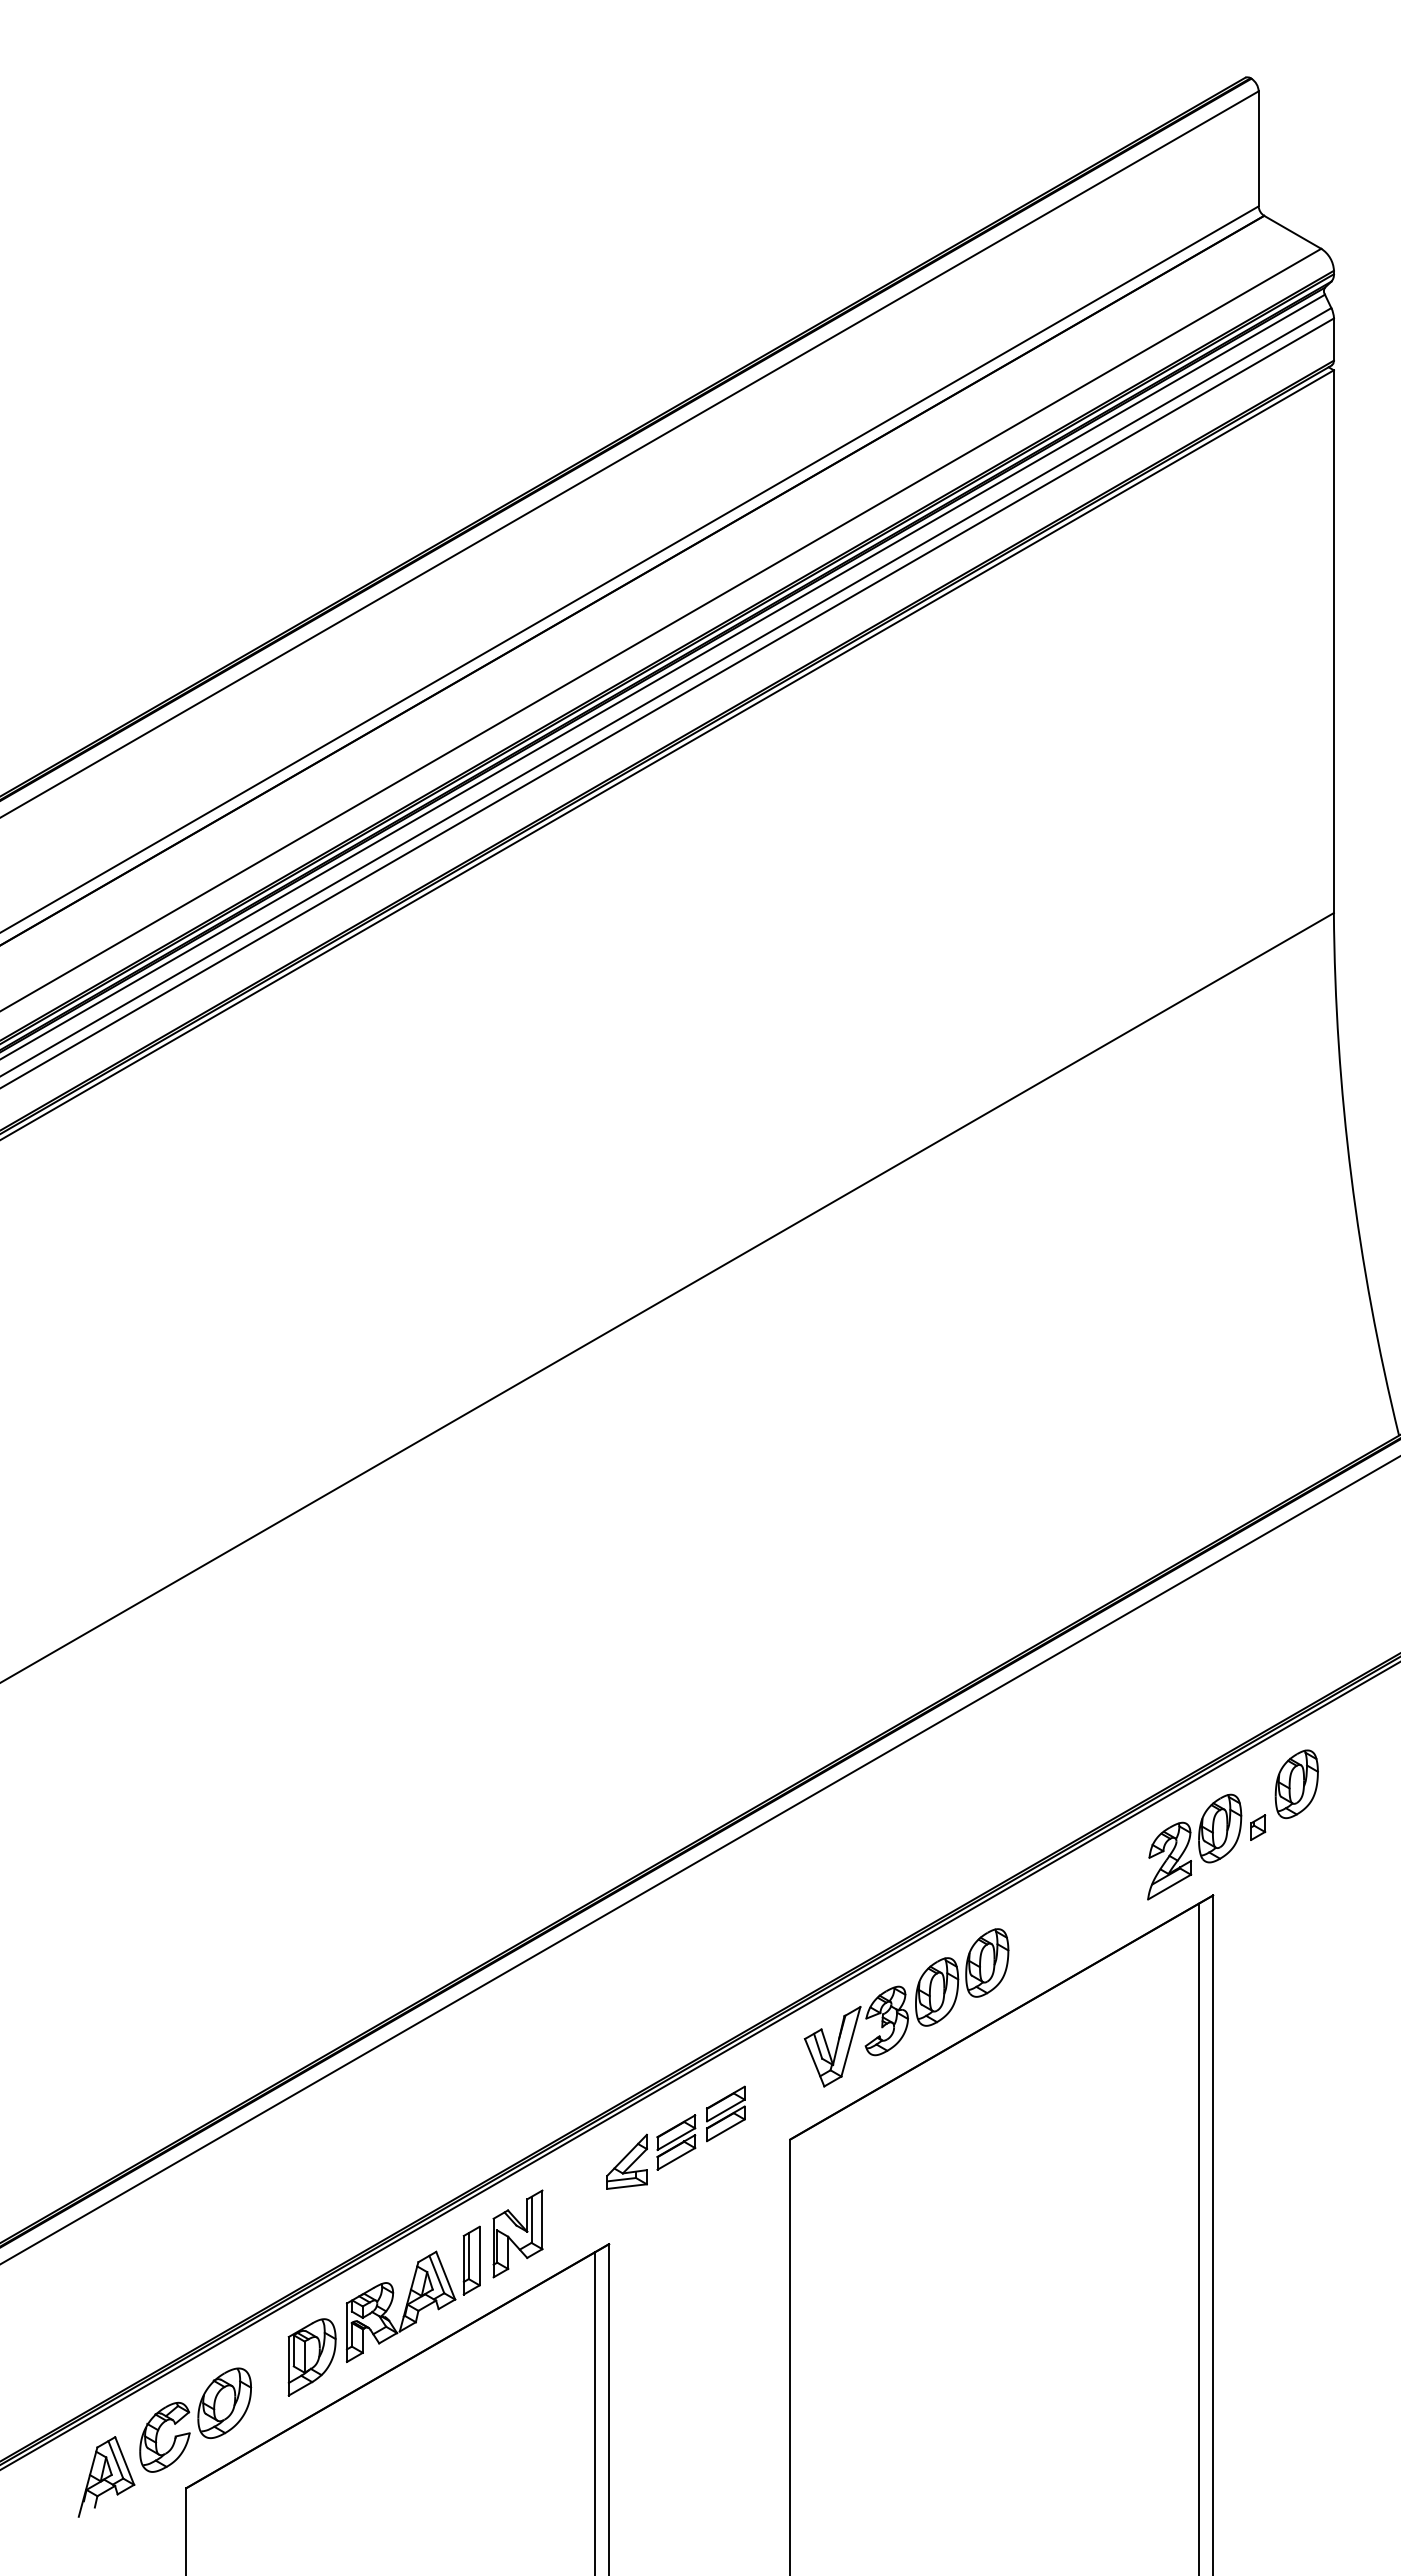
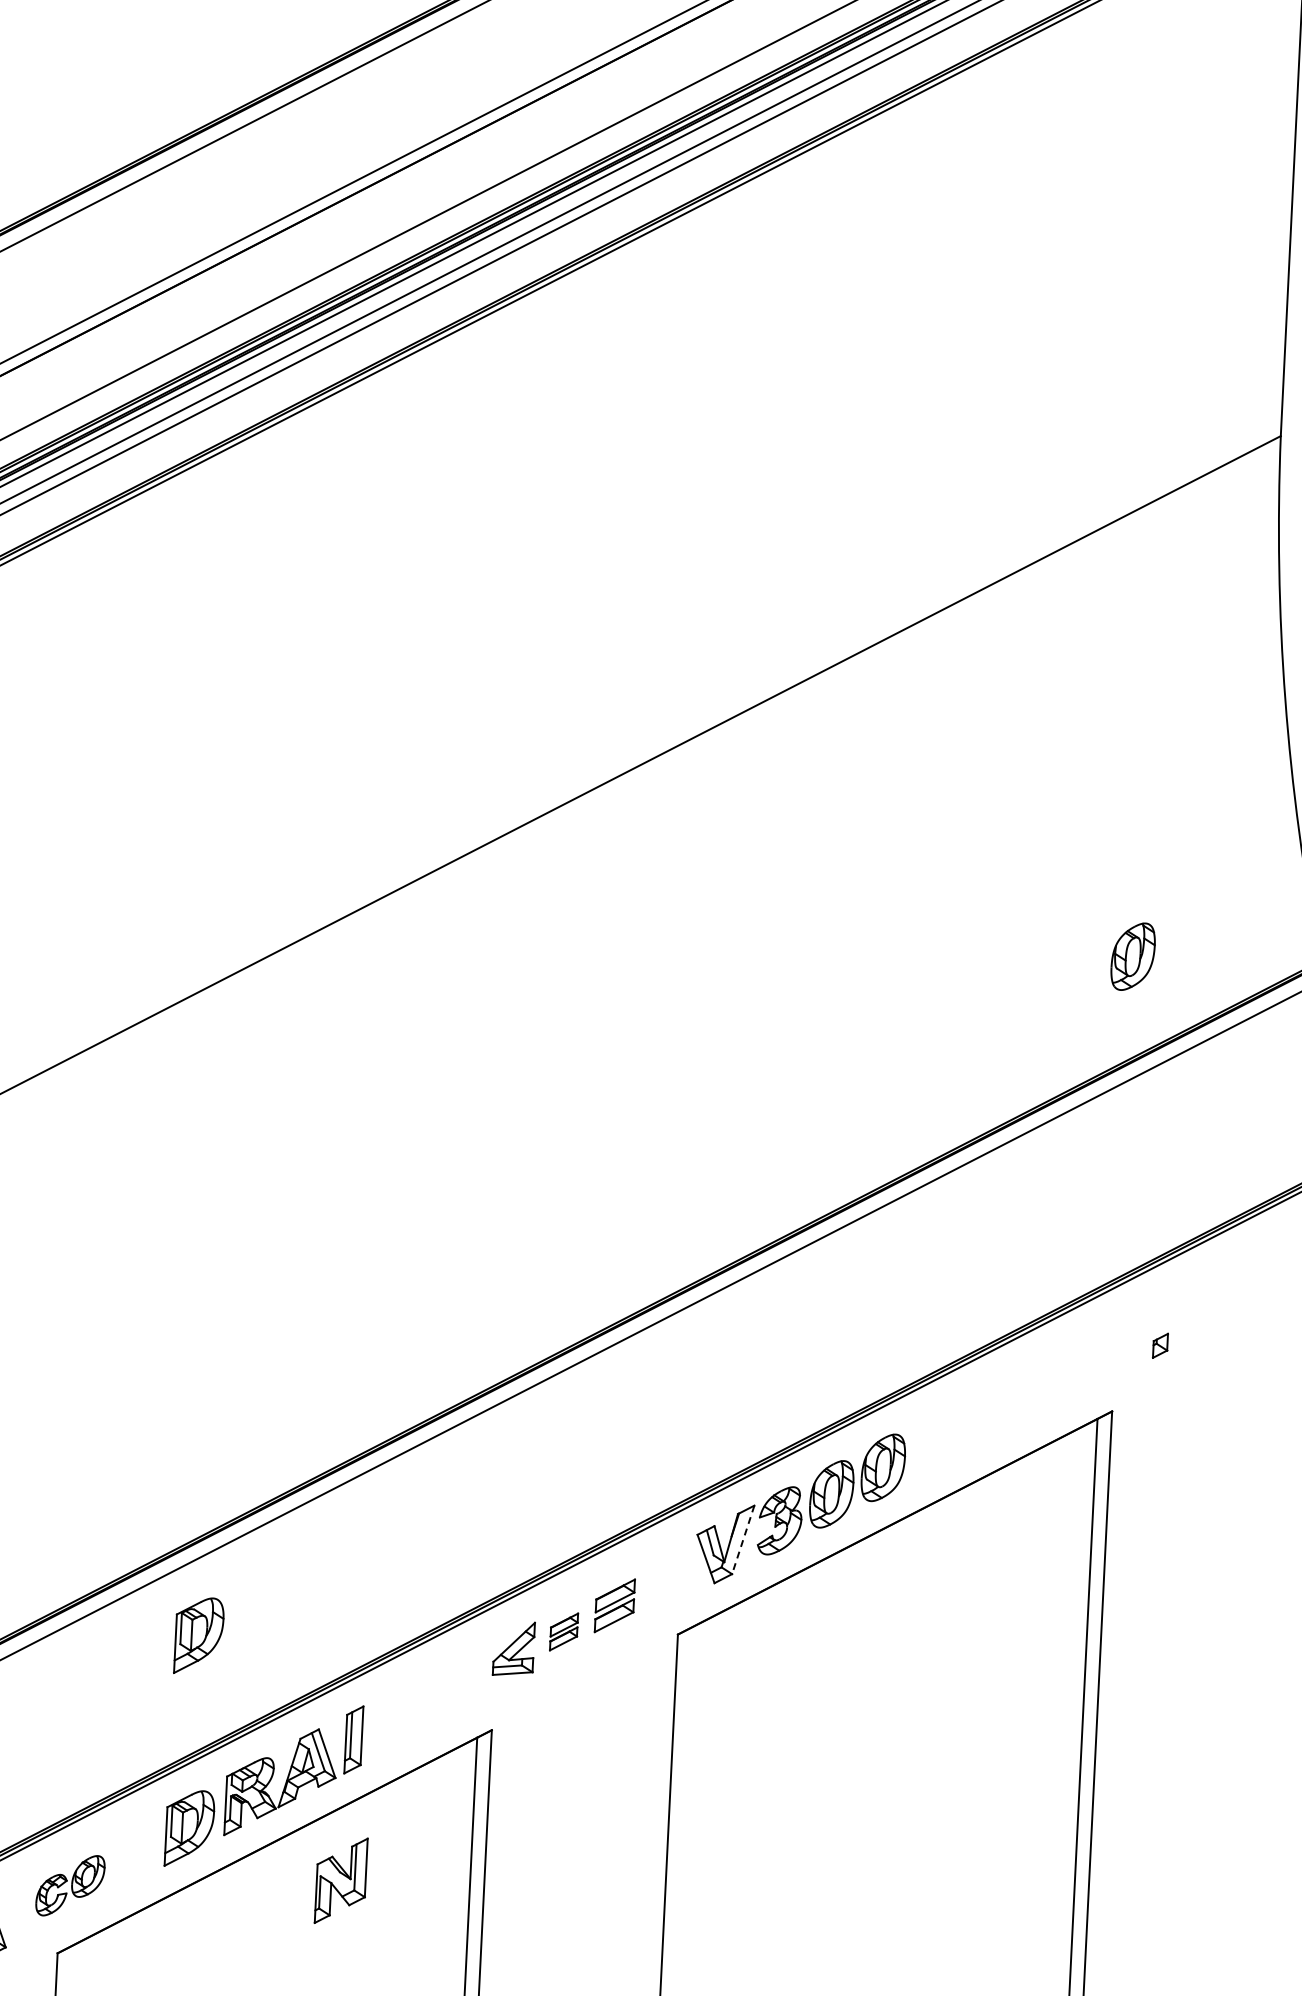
part: (1296, 1784) -> (1132, 956), moved
part: (1194, 1846) -> (1095, 1361), removed
line: (850, 2042) -> (742, 1540), solid -> dashed
part: (676, 2142) -> (564, 1631), size x0.7
part: (311, 2164) -> (198, 1636), added
part: (517, 2233) -> (340, 1880), moved
part: (195, 2419) -> (70, 1885), size x0.6

